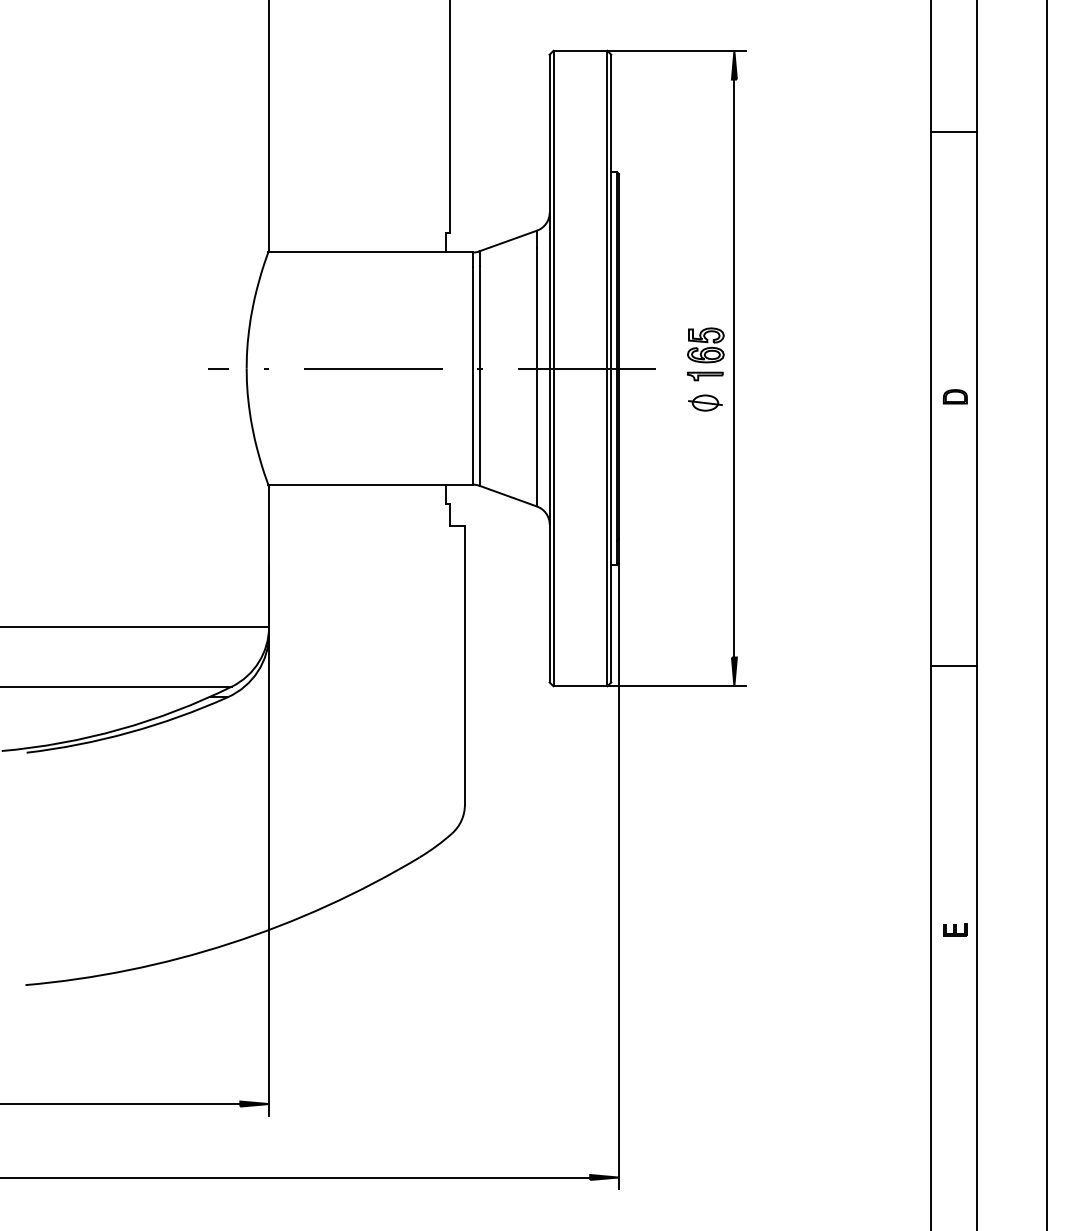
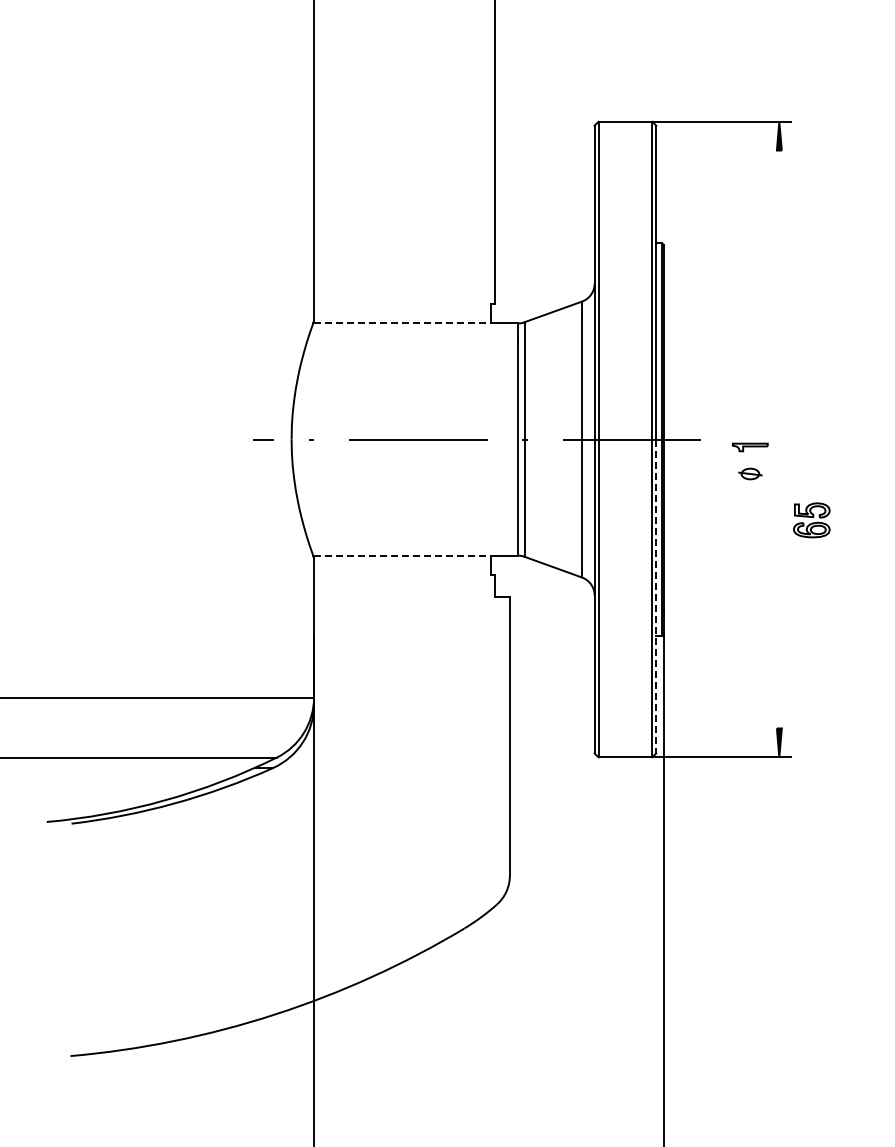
line: (357, 252) -> (402, 323), solid -> dashed
part: (705, 345) -> (811, 520), moved
line: (734, 368) -> (779, 439), removed
part: (705, 402) -> (750, 473), size x0.7
line: (357, 484) -> (402, 555), solid -> dashed
line: (611, 525) -> (656, 596), solid -> dashed

